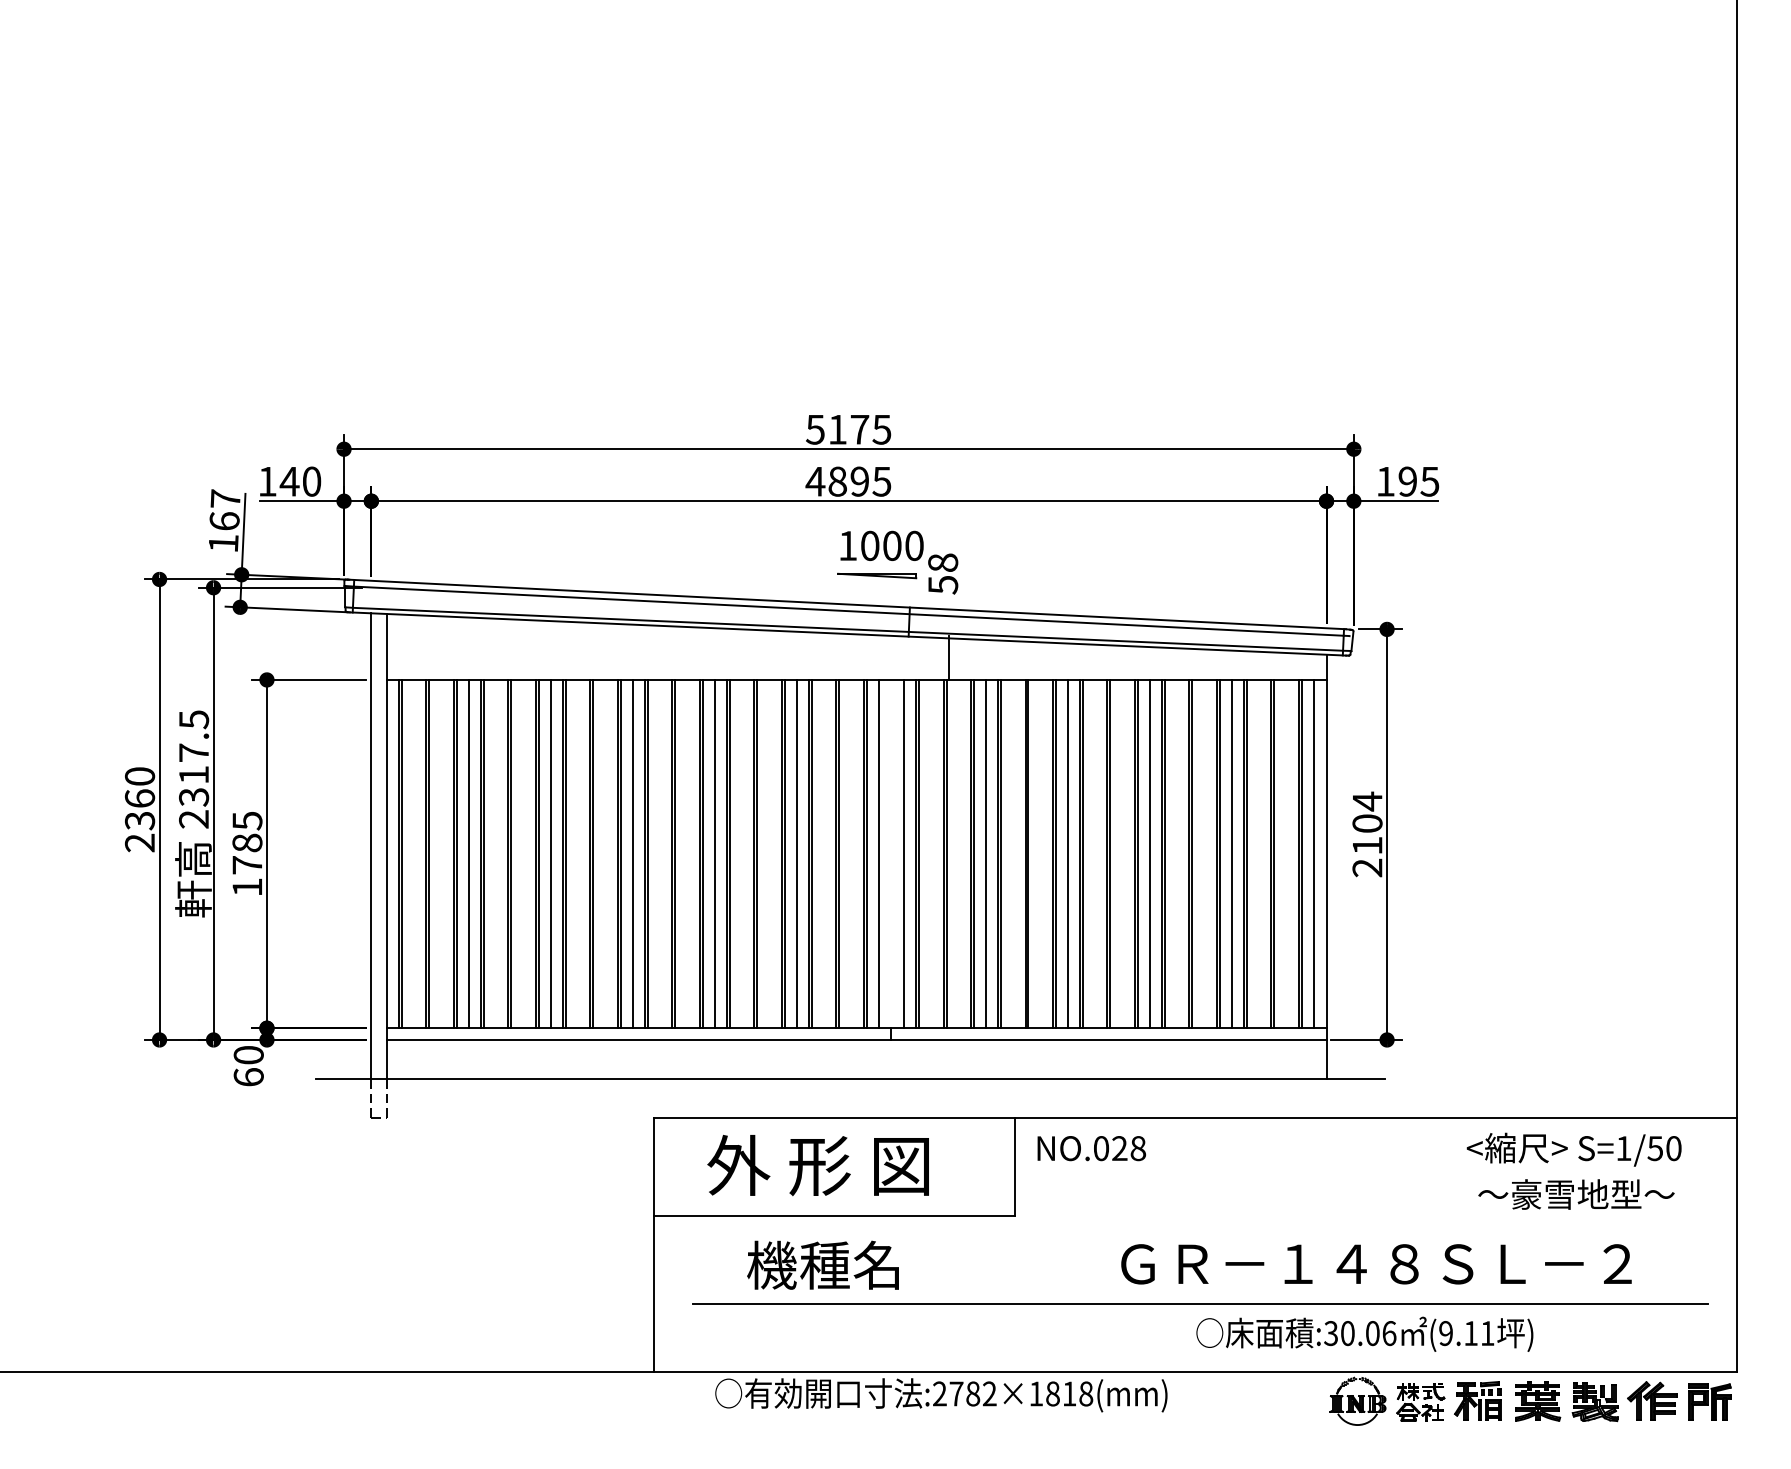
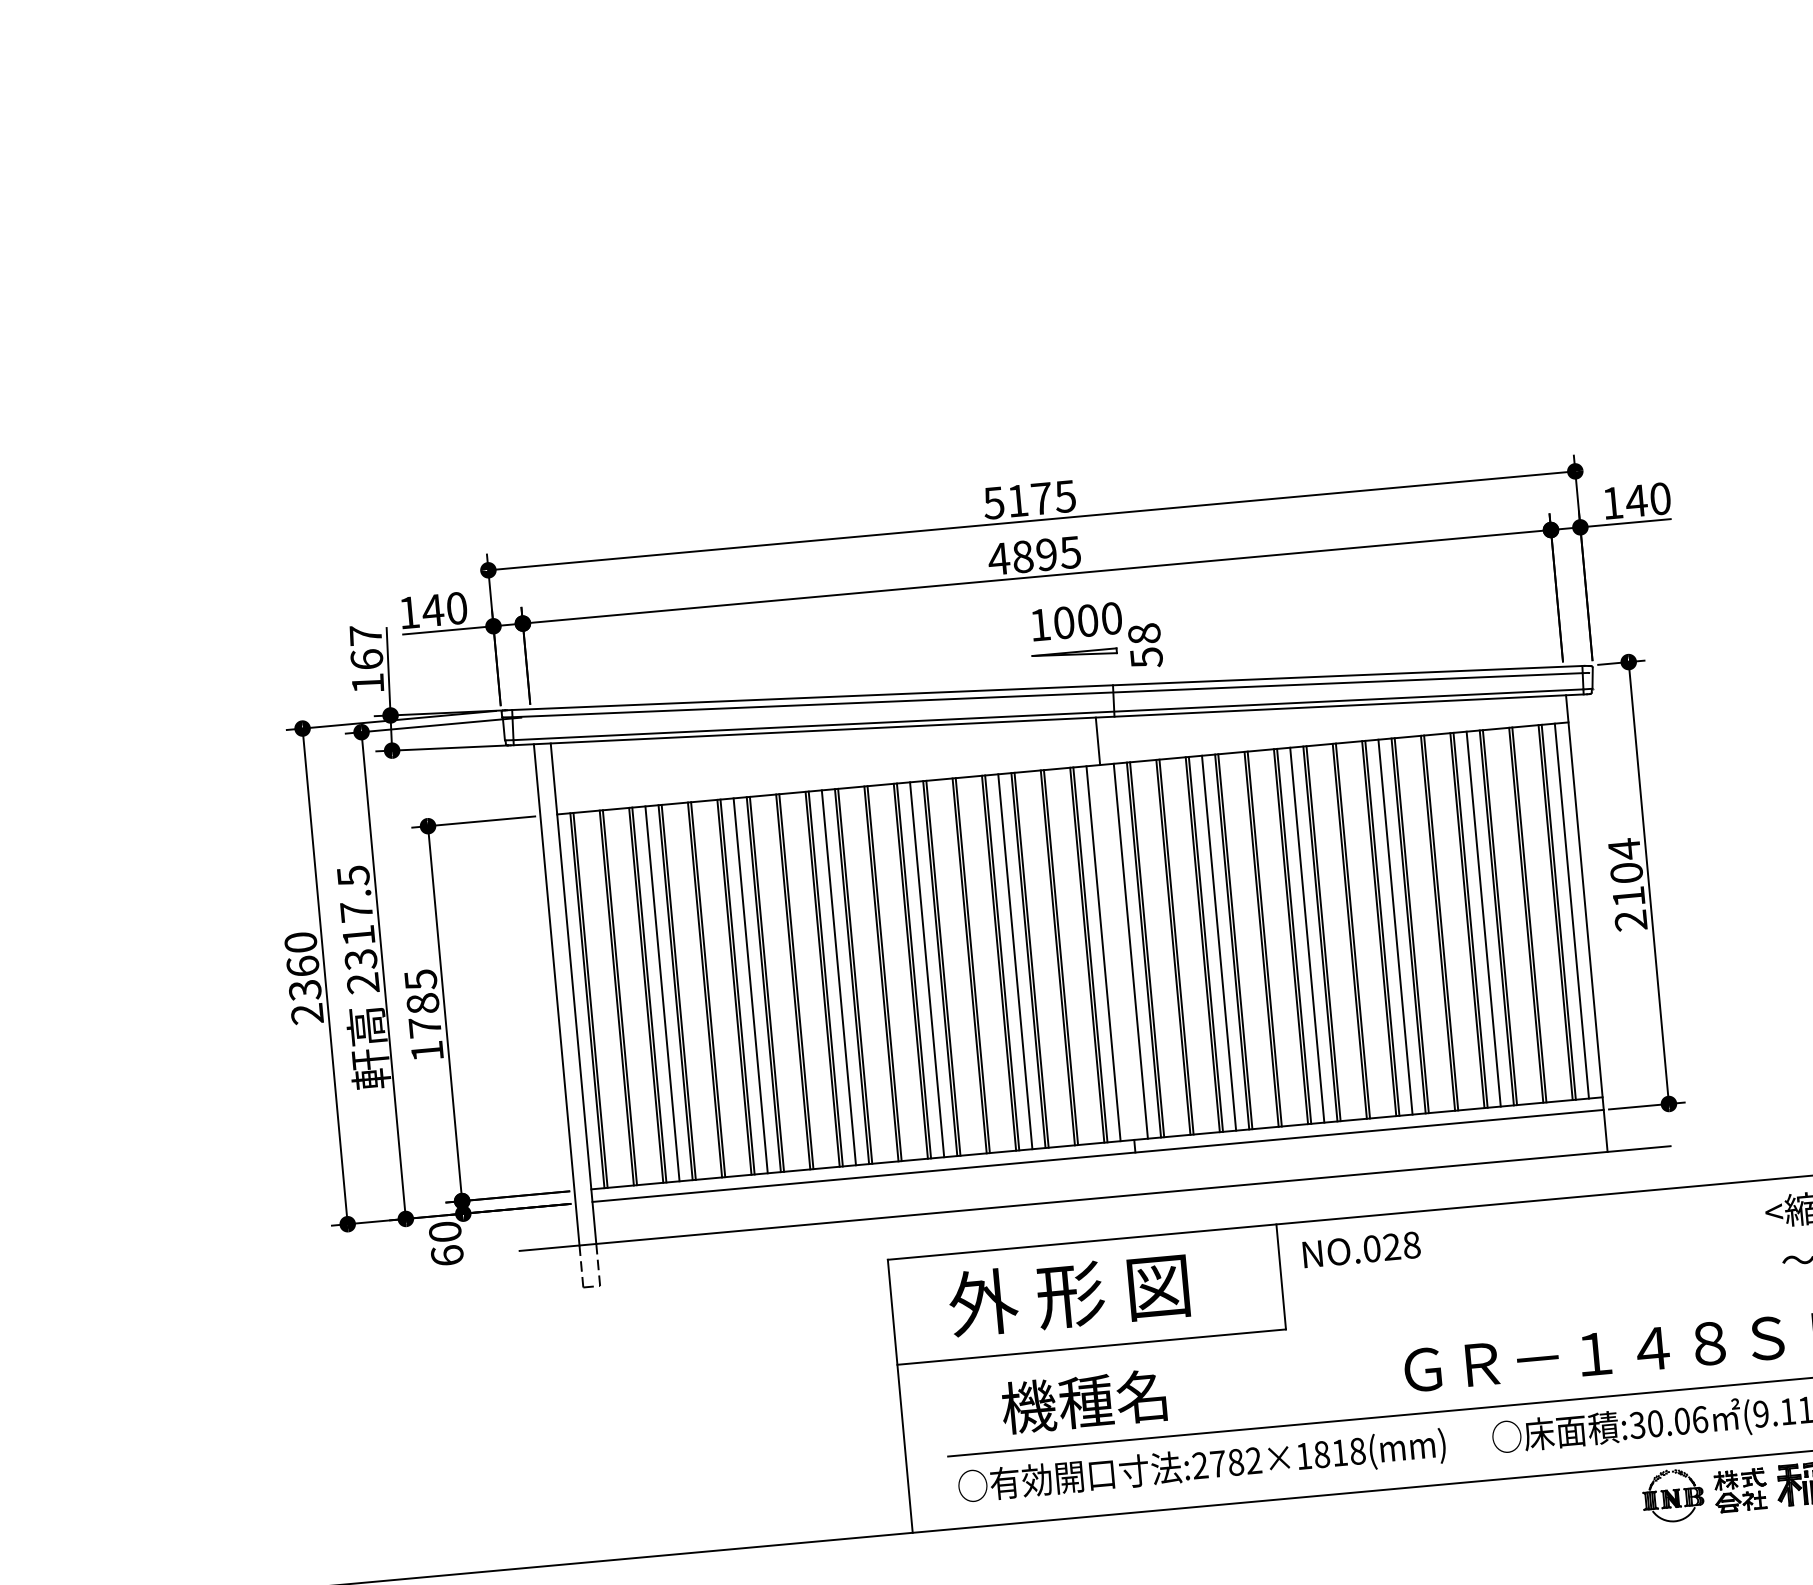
text: (1418, 481) -> (1648, 499), 195 -> 140
line: (949, 657) -> (1098, 740), moved
text: (941, 1395) -> (1202, 1467), moved

